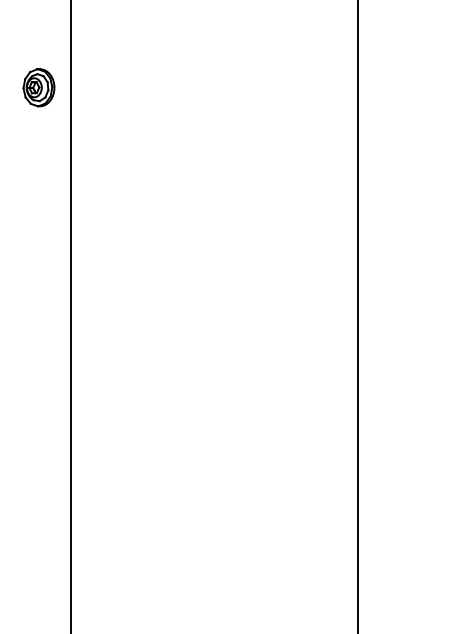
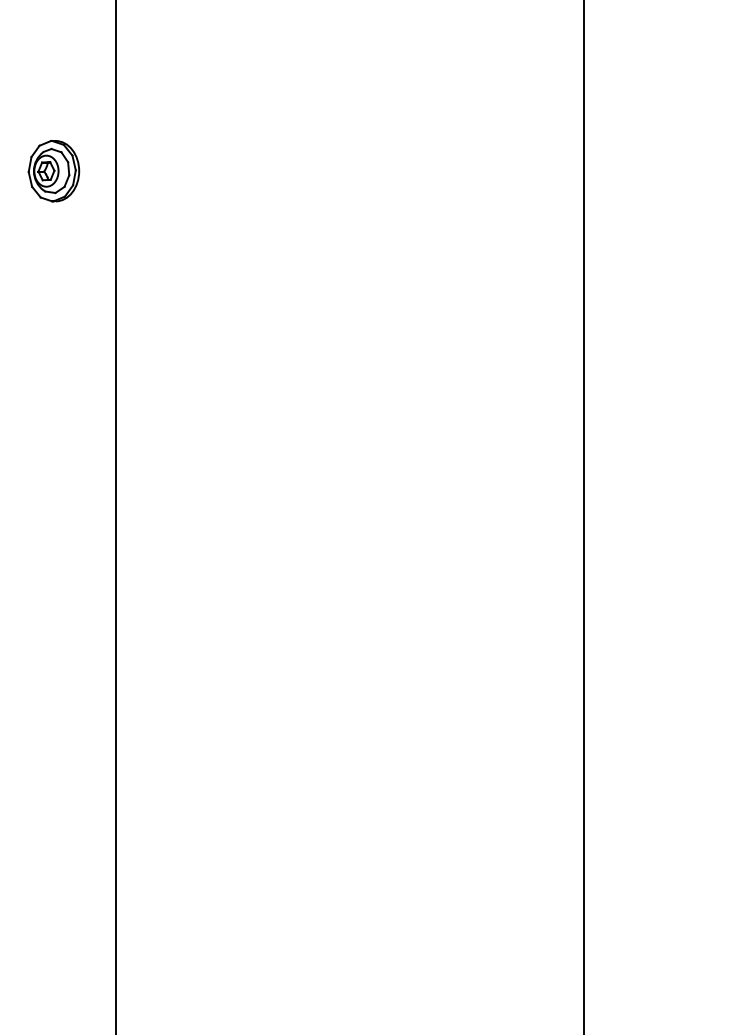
part: (38, 87) -> (53, 170), moved

